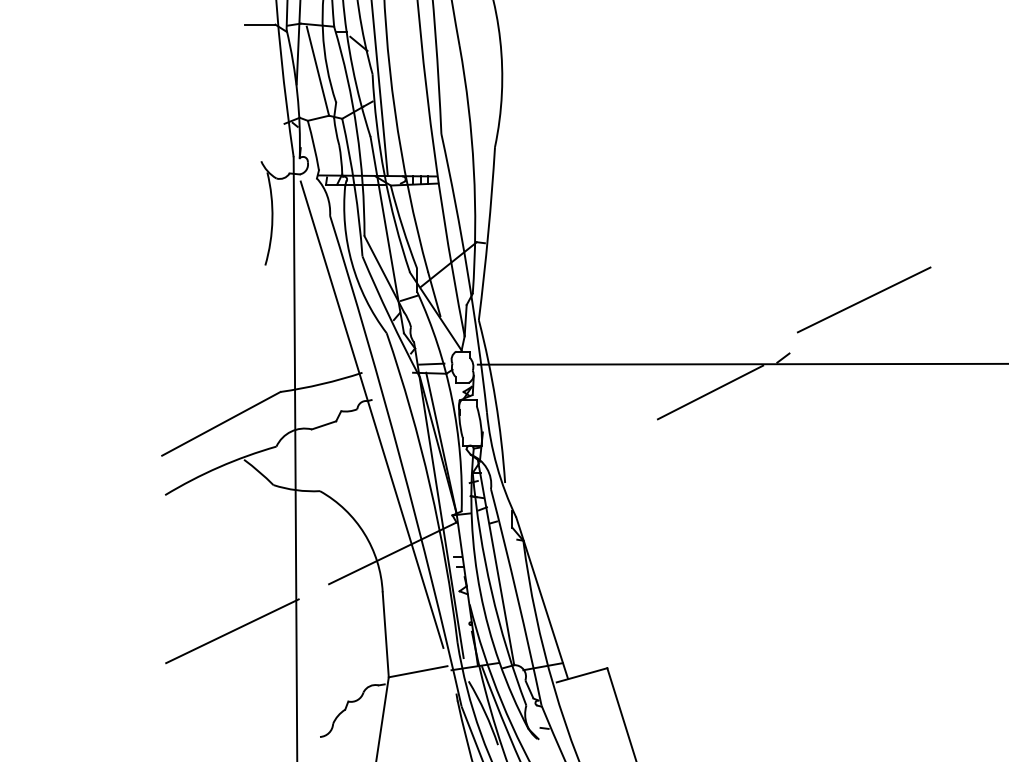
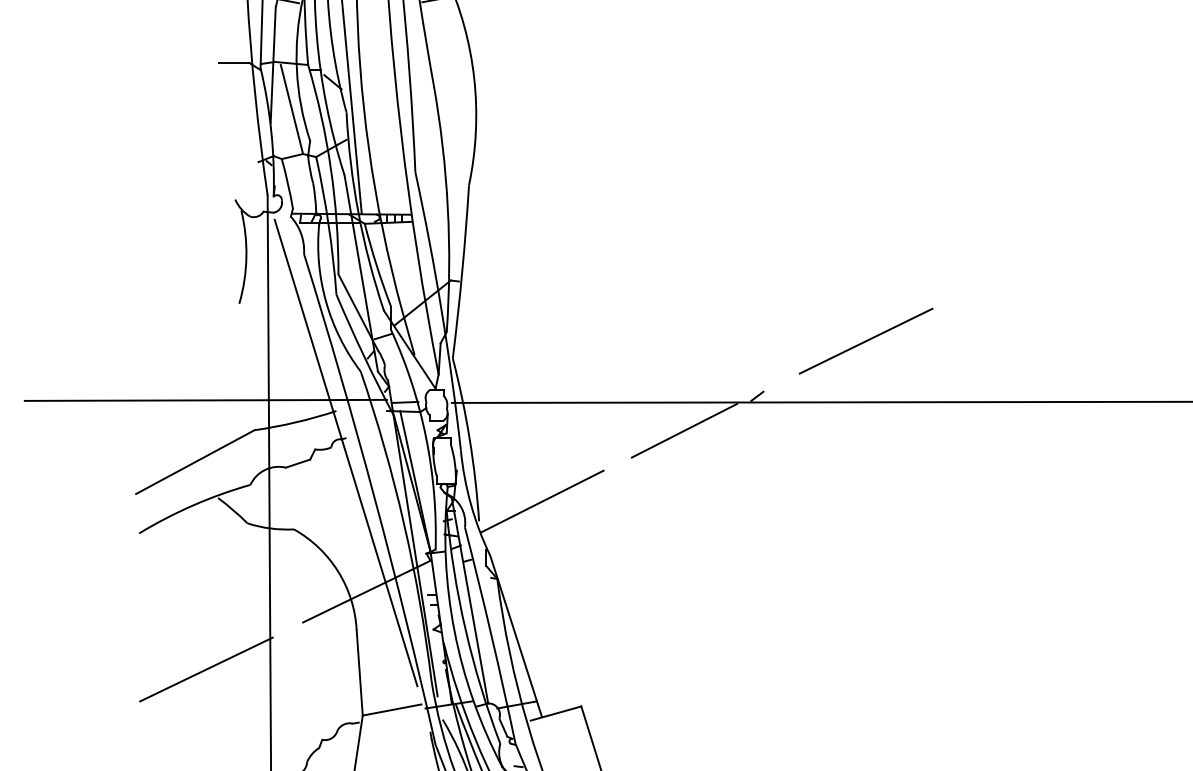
line: (863, 299) -> (865, 340), moved
line: (231, 361) -> (205, 399), added
line: (568, 463) -> (542, 501), added

